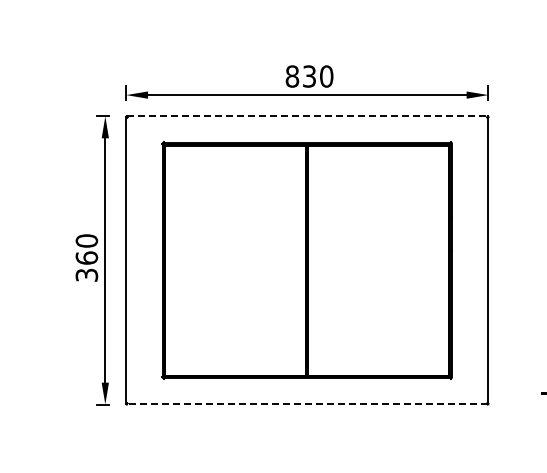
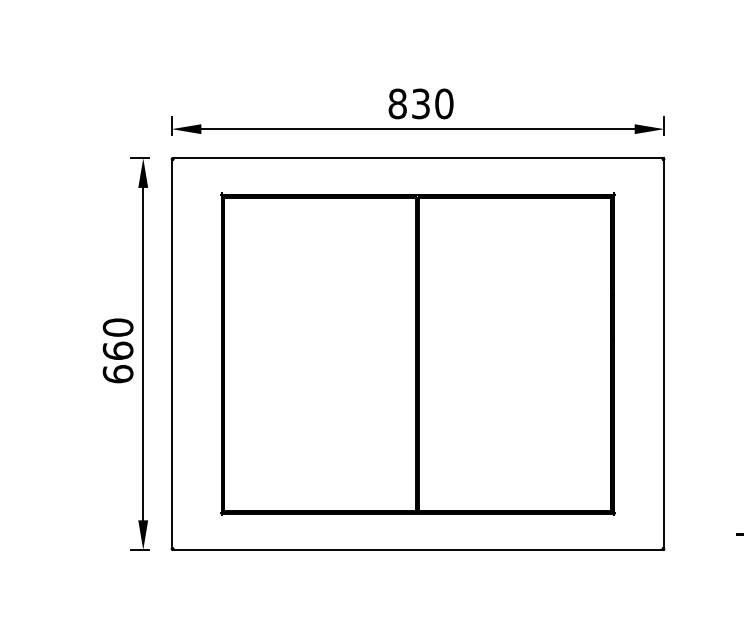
line: (307, 116) -> (418, 158), dashed -> solid
text: (86, 274) -> (117, 373), 360 -> 660
line: (307, 404) -> (418, 550), dashed -> solid

